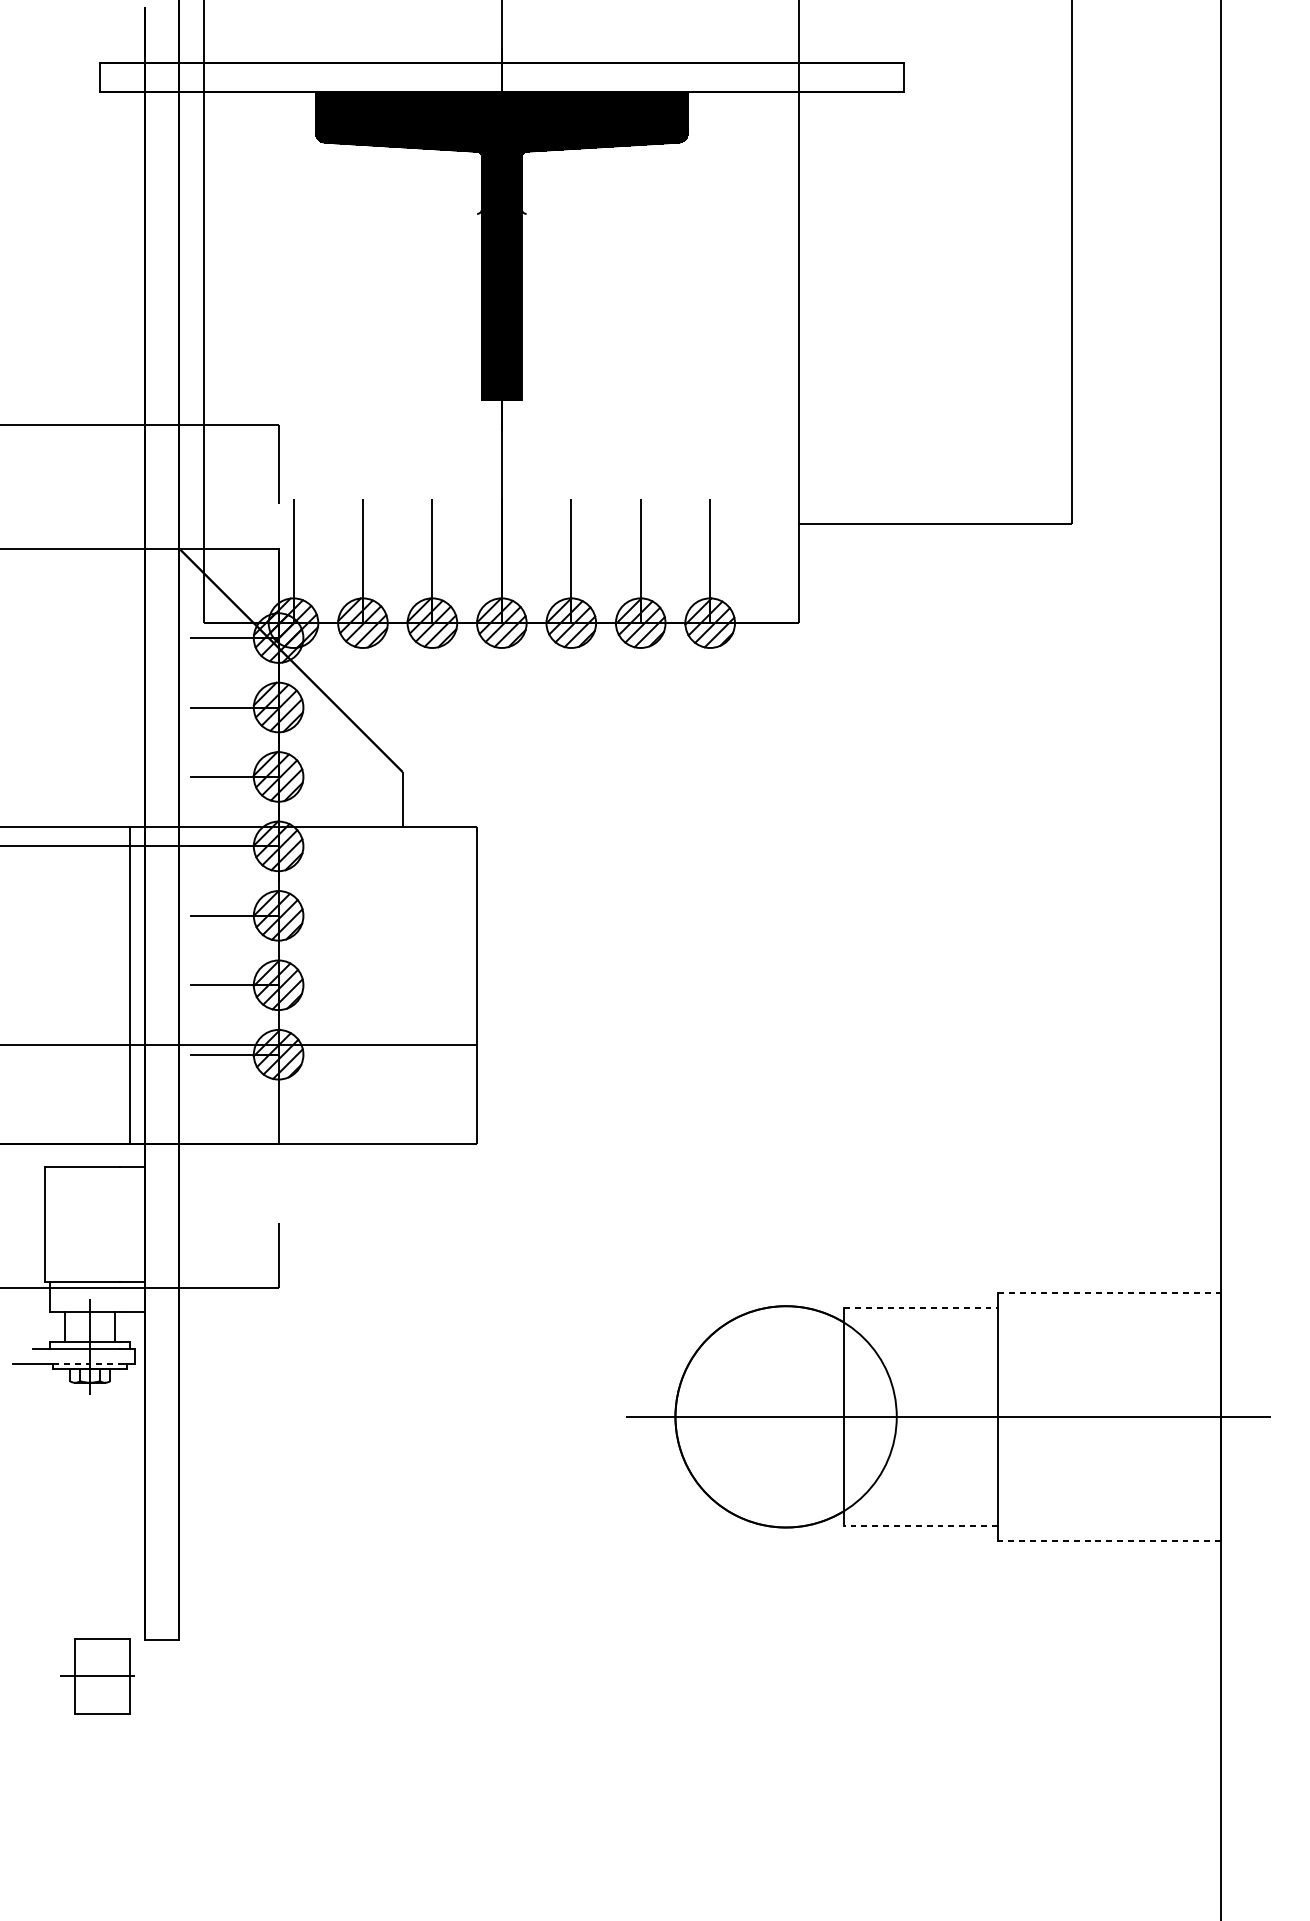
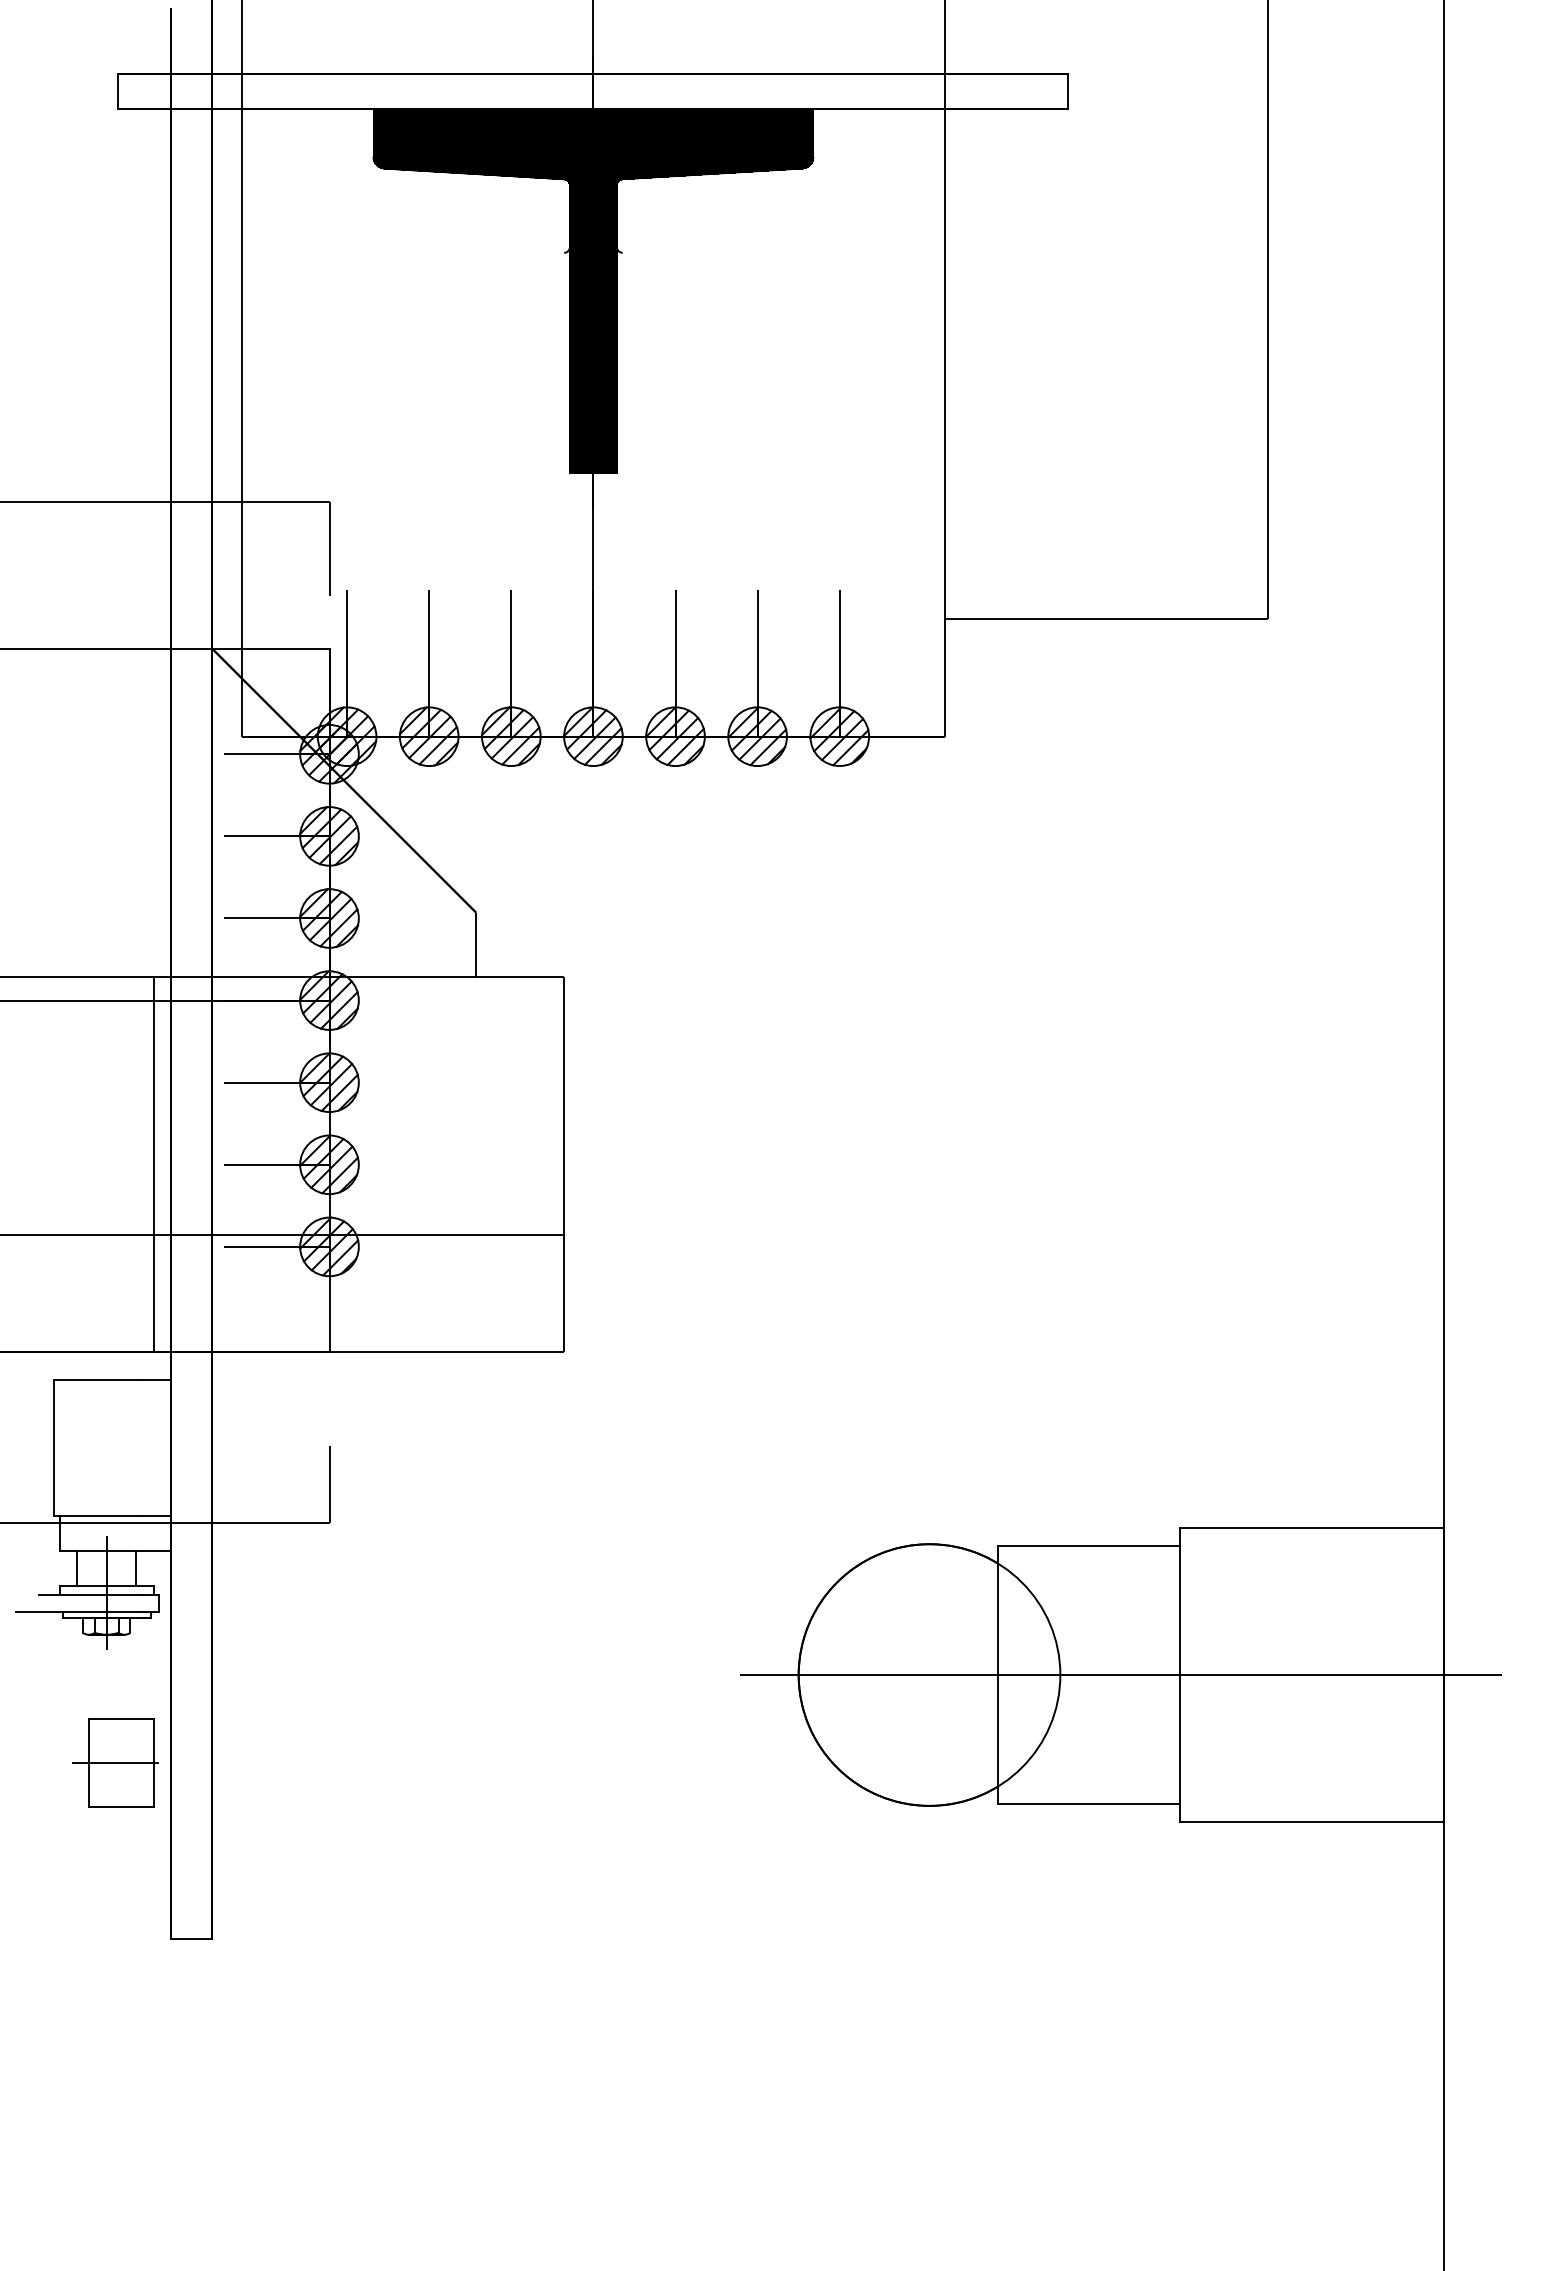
line: (1109, 1292) -> (1311, 1528), dashed -> solid
line: (920, 1308) -> (1088, 1546), dashed -> solid
line: (86, 1363) -> (102, 1612), dashed -> solid
line: (920, 1526) -> (1088, 1804), dashed -> solid
line: (1109, 1540) -> (1311, 1821), dashed -> solid
part: (97, 1676) -> (115, 1762), moved

